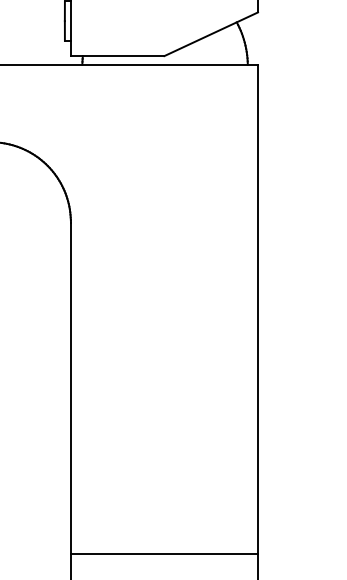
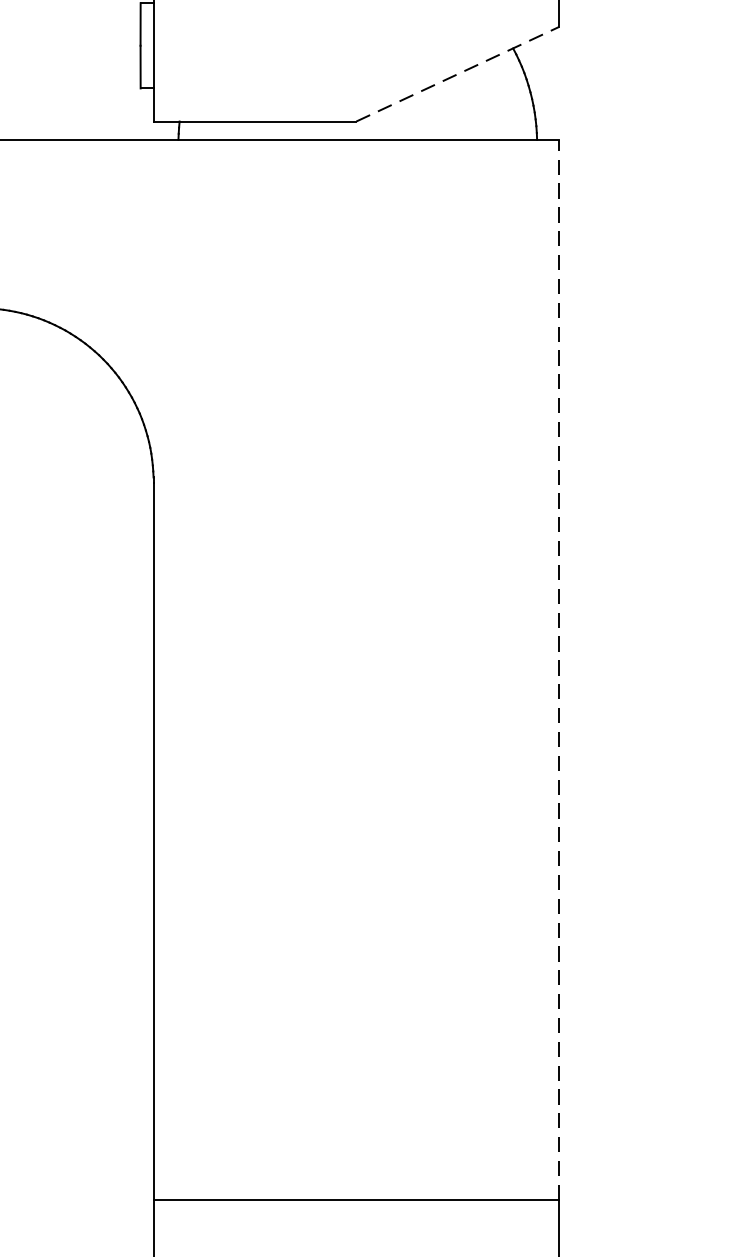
line: (211, 34) -> (458, 74), solid -> dashed
line: (258, 309) -> (560, 670), solid -> dashed

